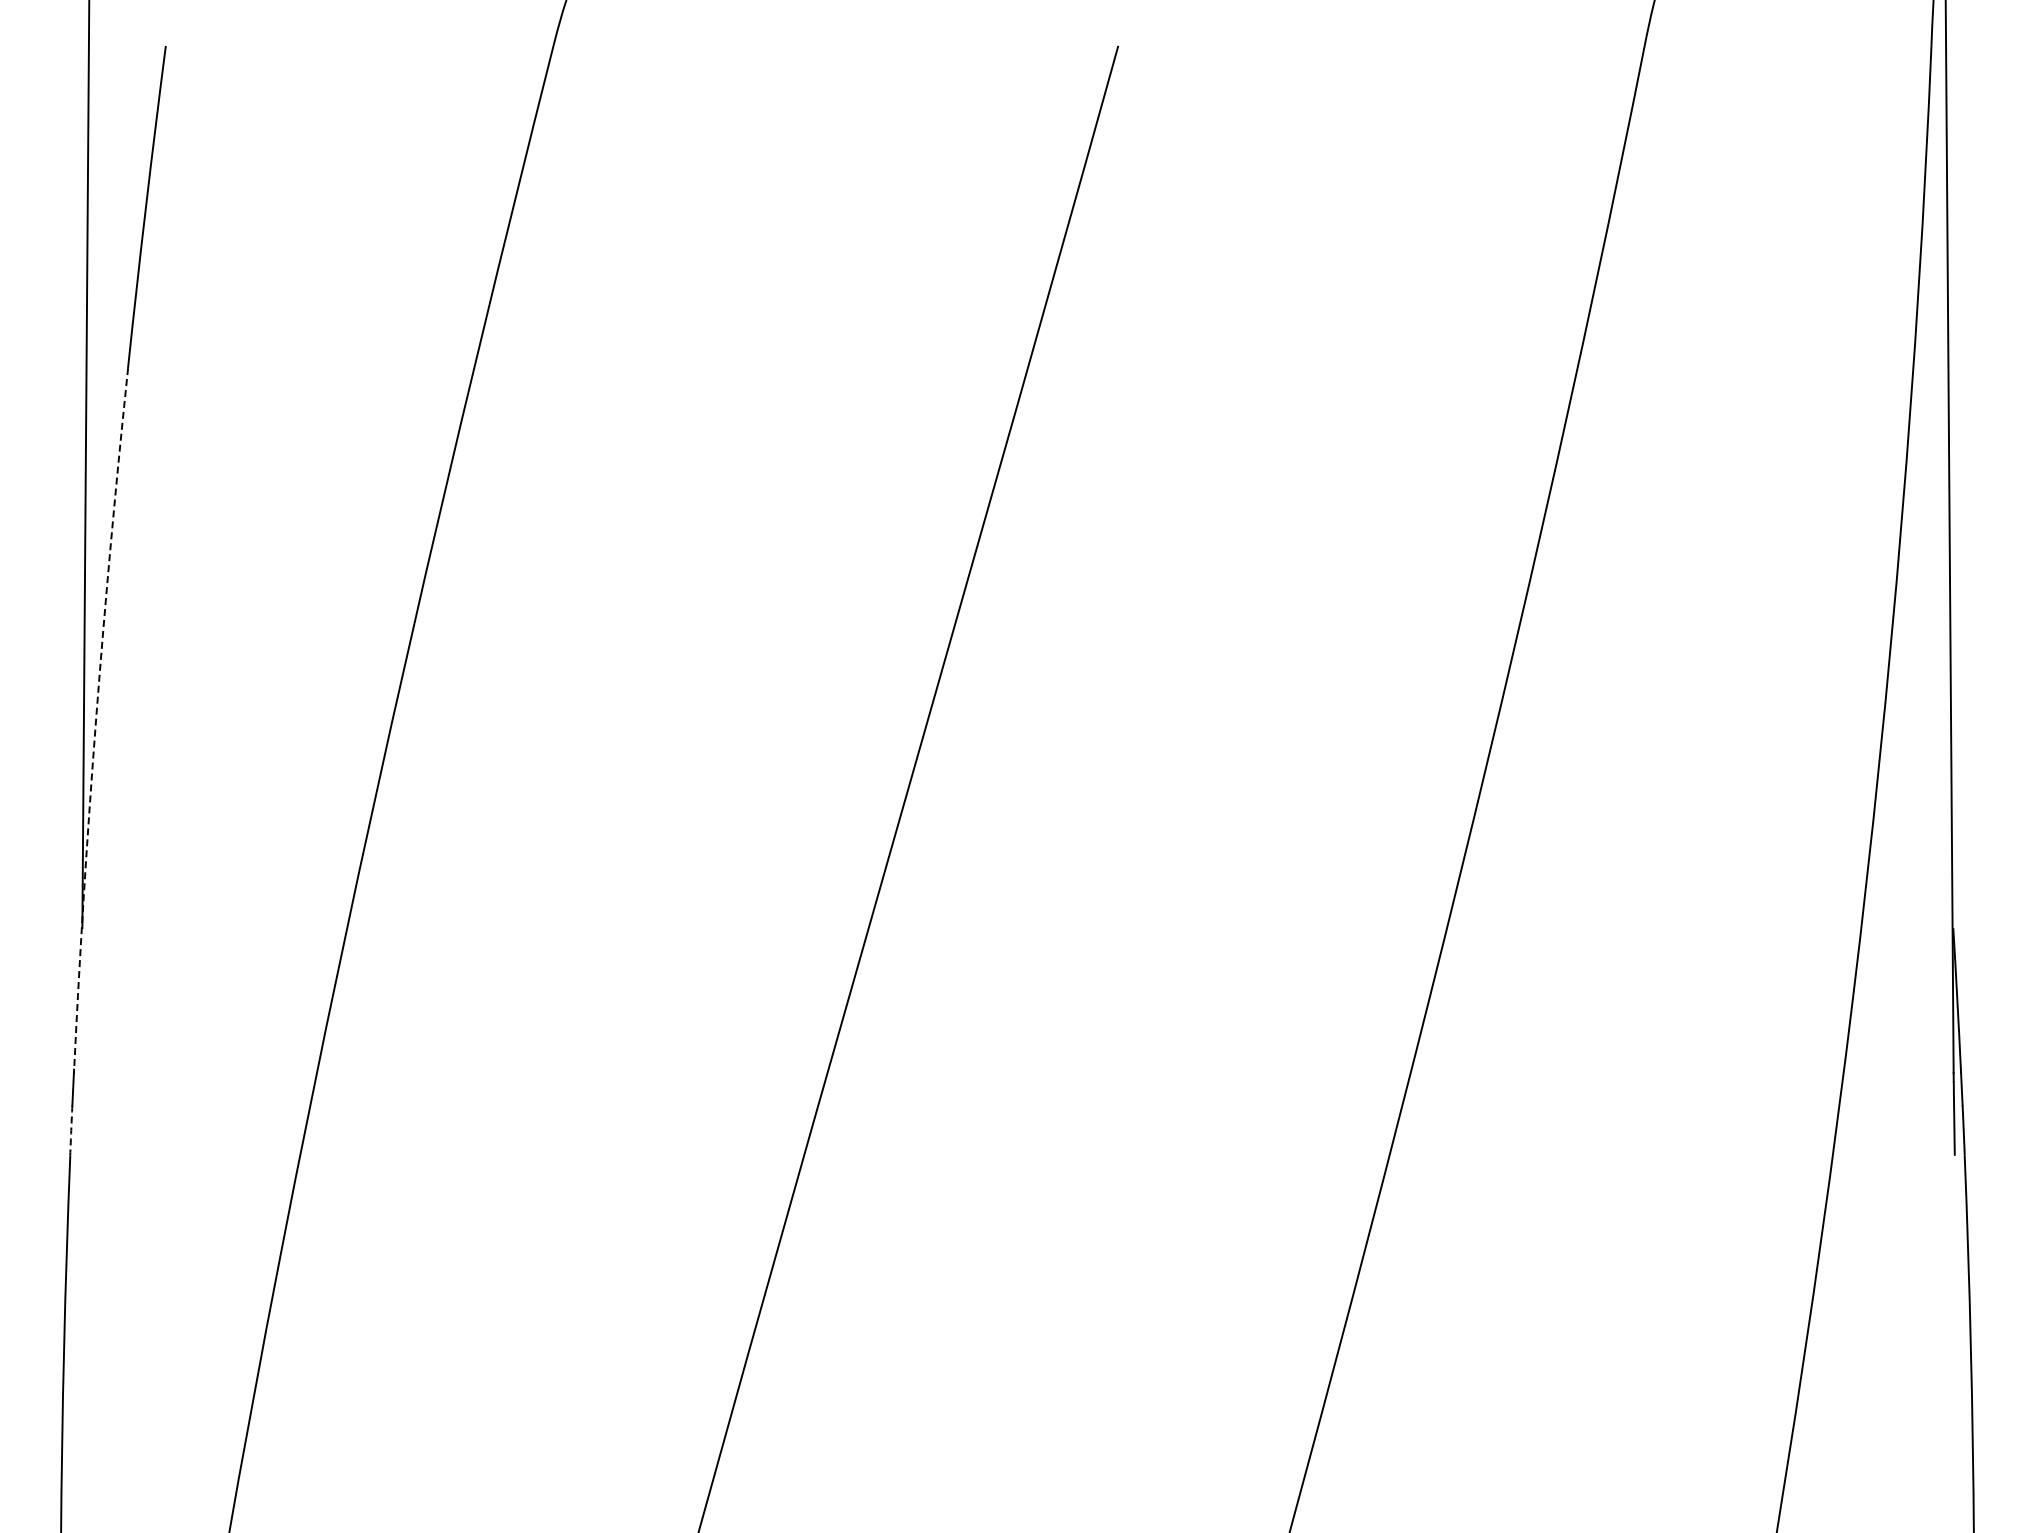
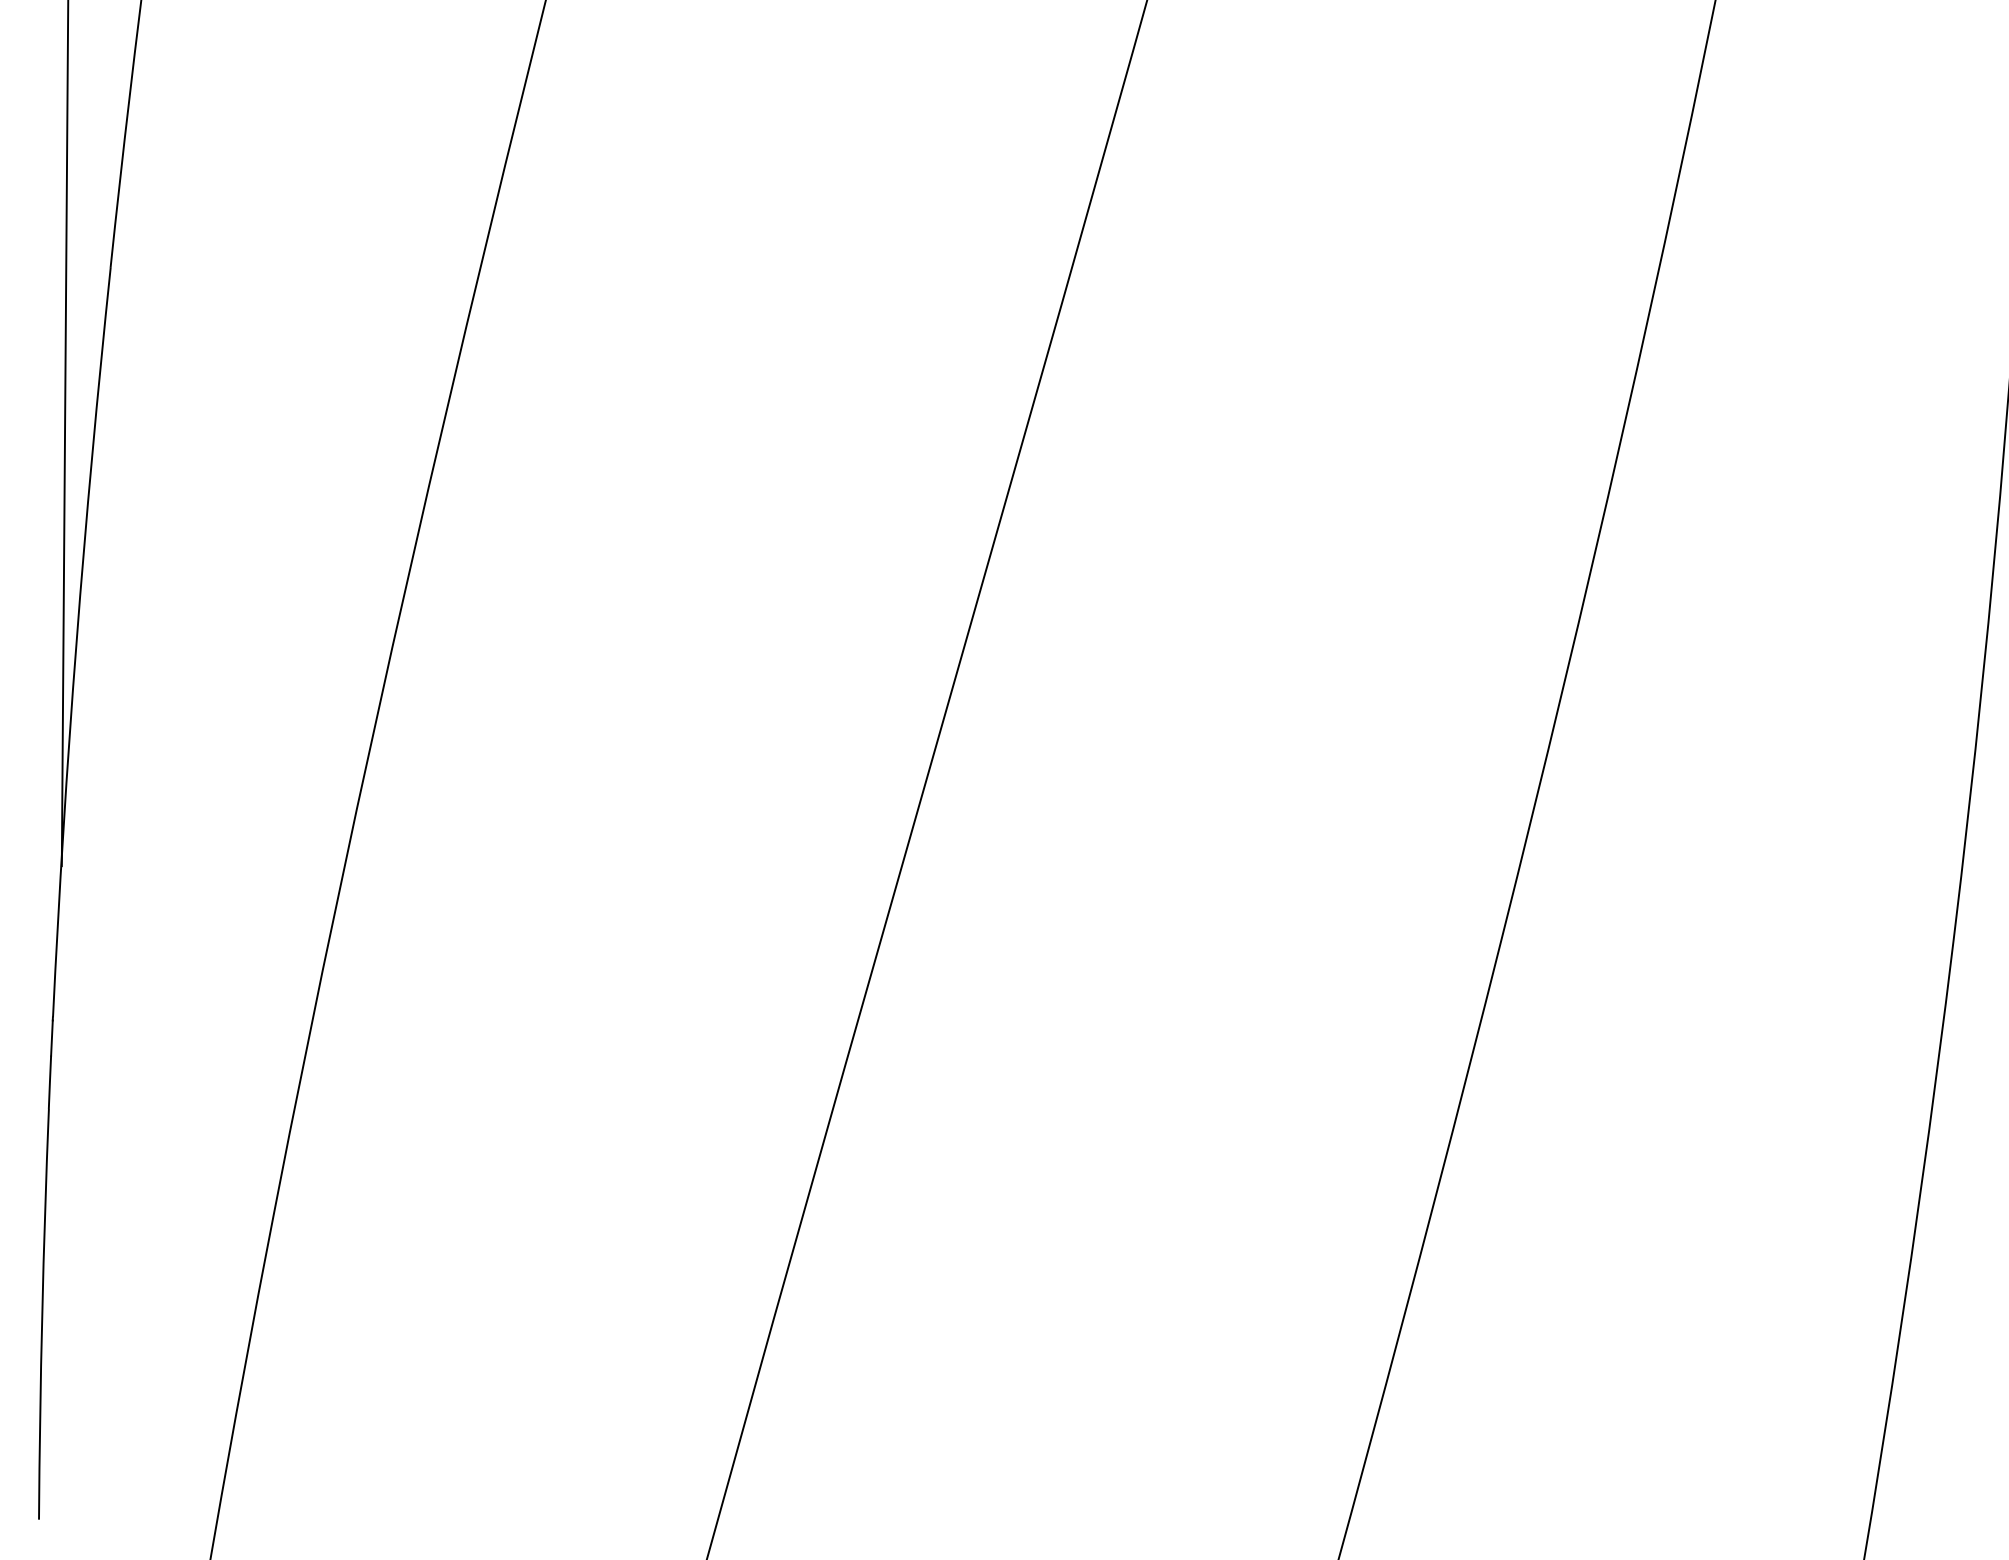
arc: (96, 718) -> (76, 642), dashed -> solid
arc: (71, 1130) -> (50, 1082), dashed -> solid

